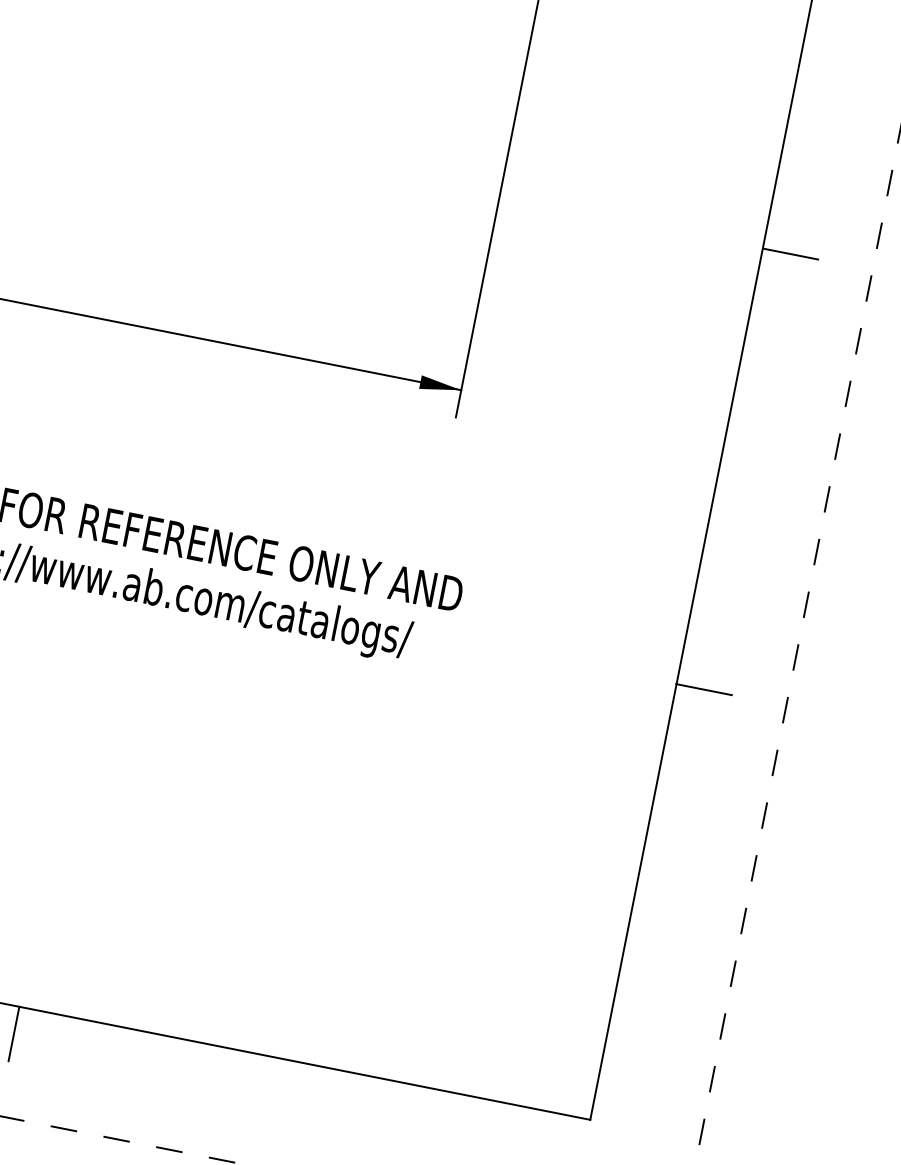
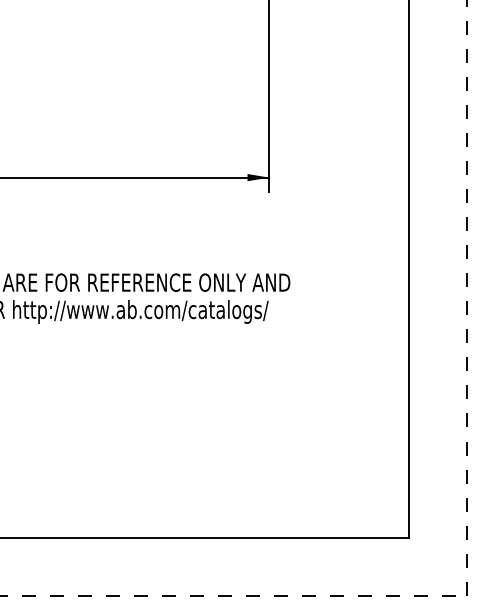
line: (790, 253) -> (423, 74), removed
line: (703, 690) -> (423, 306), removed
line: (13, 1032) -> (105, 551), removed

